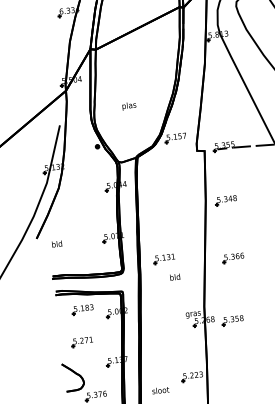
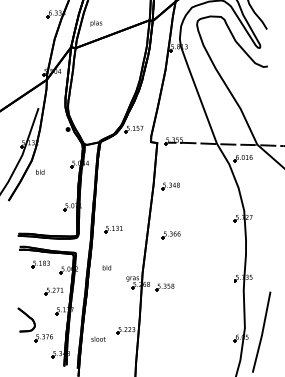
text: (129, 106) -> (96, 23), moved
text: (57, 243) -> (40, 171), moved
text: (174, 276) -> (106, 267), moved
part: (81, 342) -> (53, 291), moved

